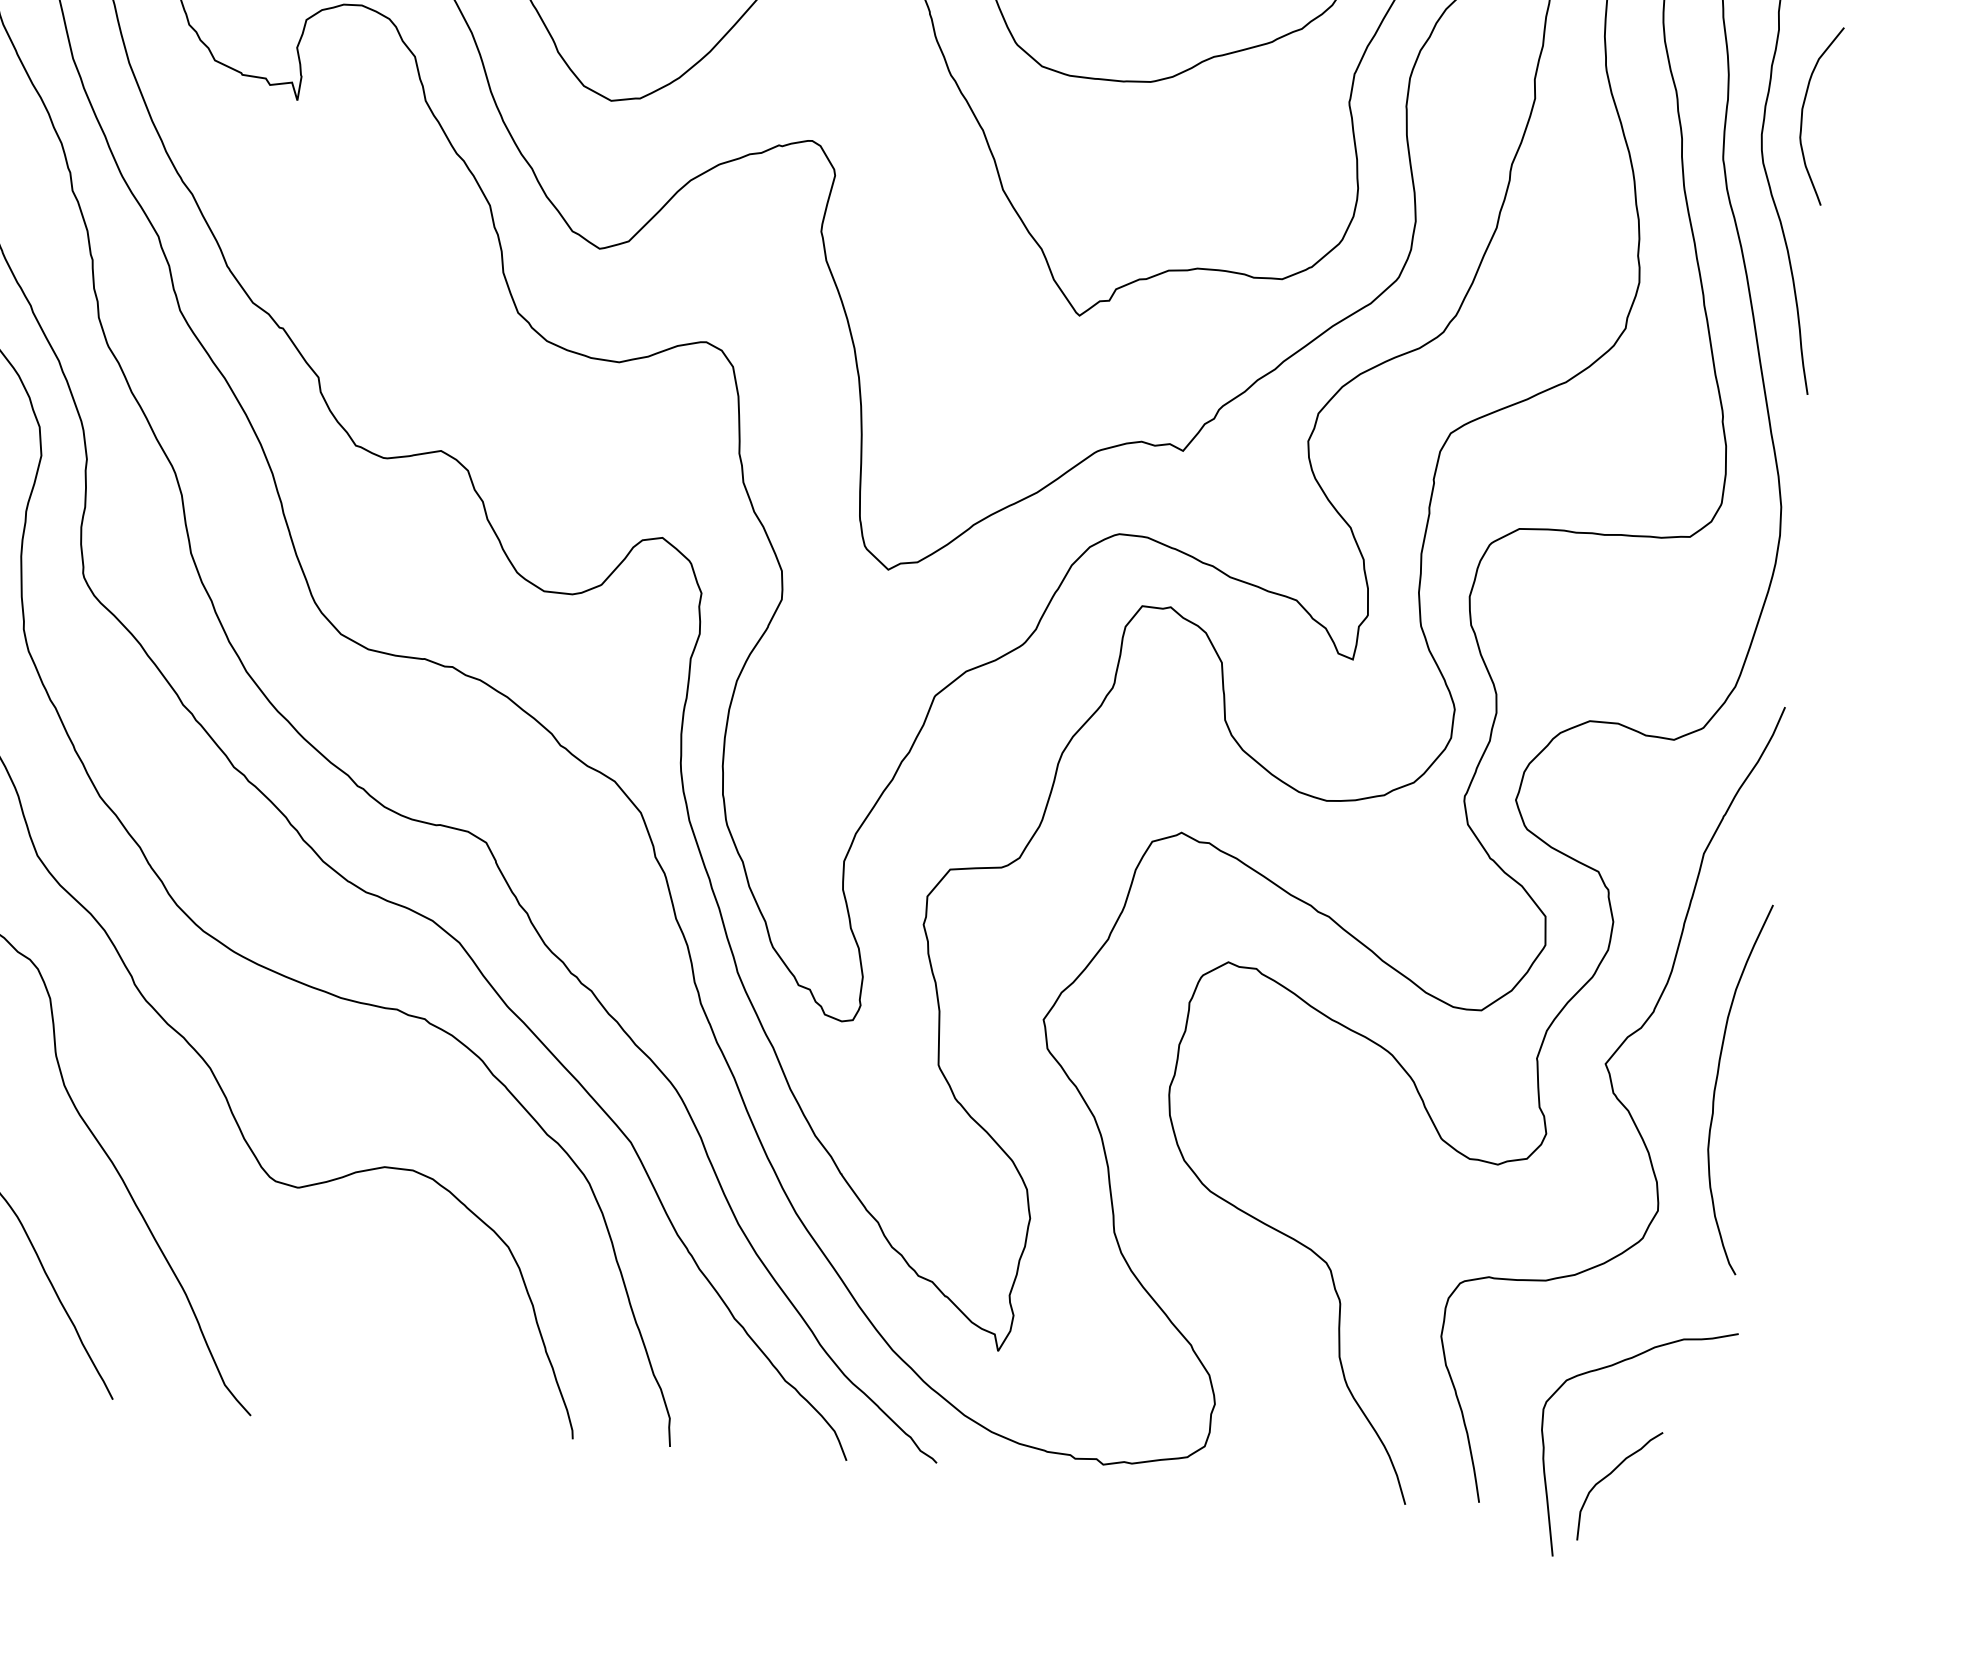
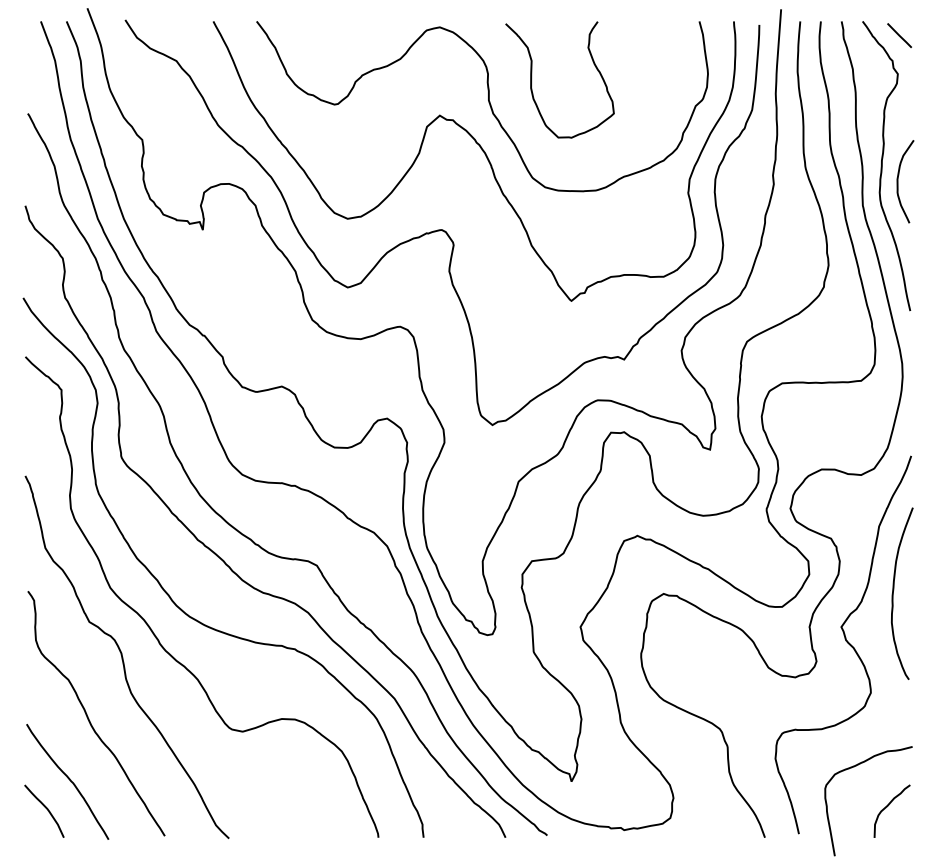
curve: (1719, 1080) -> (894, 590), moved
curve: (1612, 1475) -> (888, 806), moved

